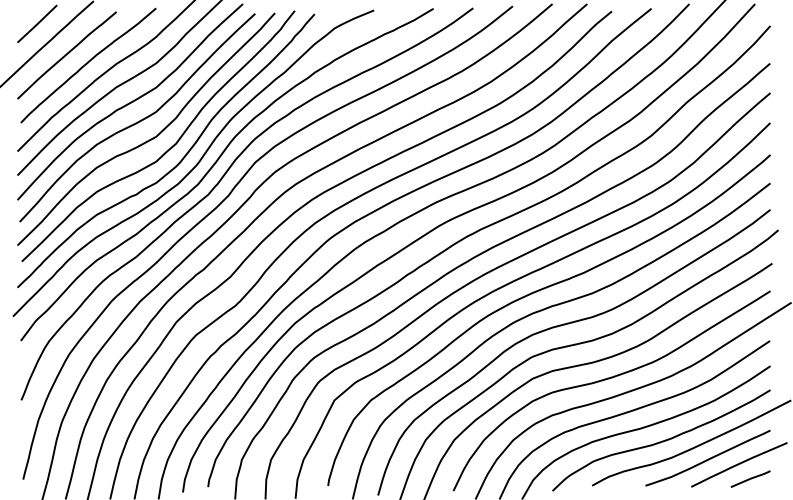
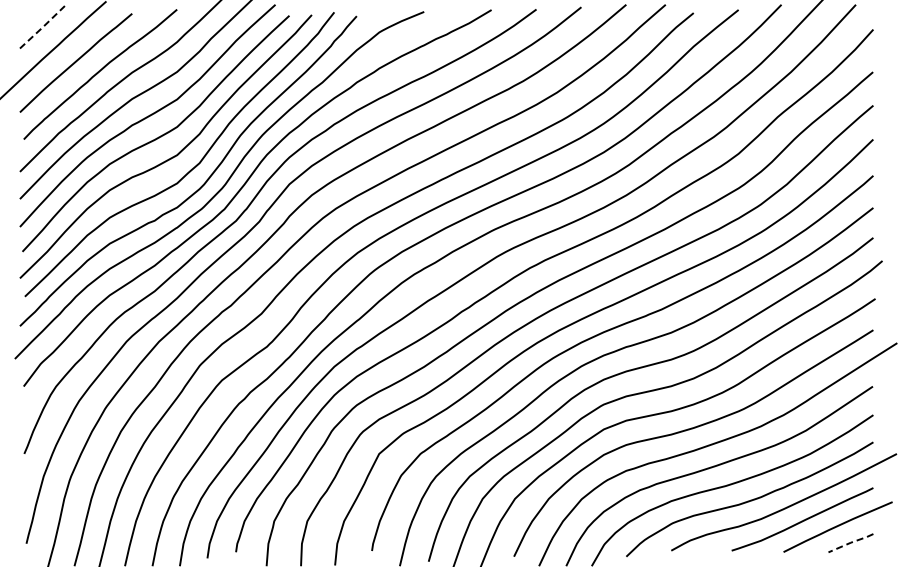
line: (37, 24) -> (42, 27), solid -> dashed
line: (750, 478) -> (850, 542), solid -> dashed

